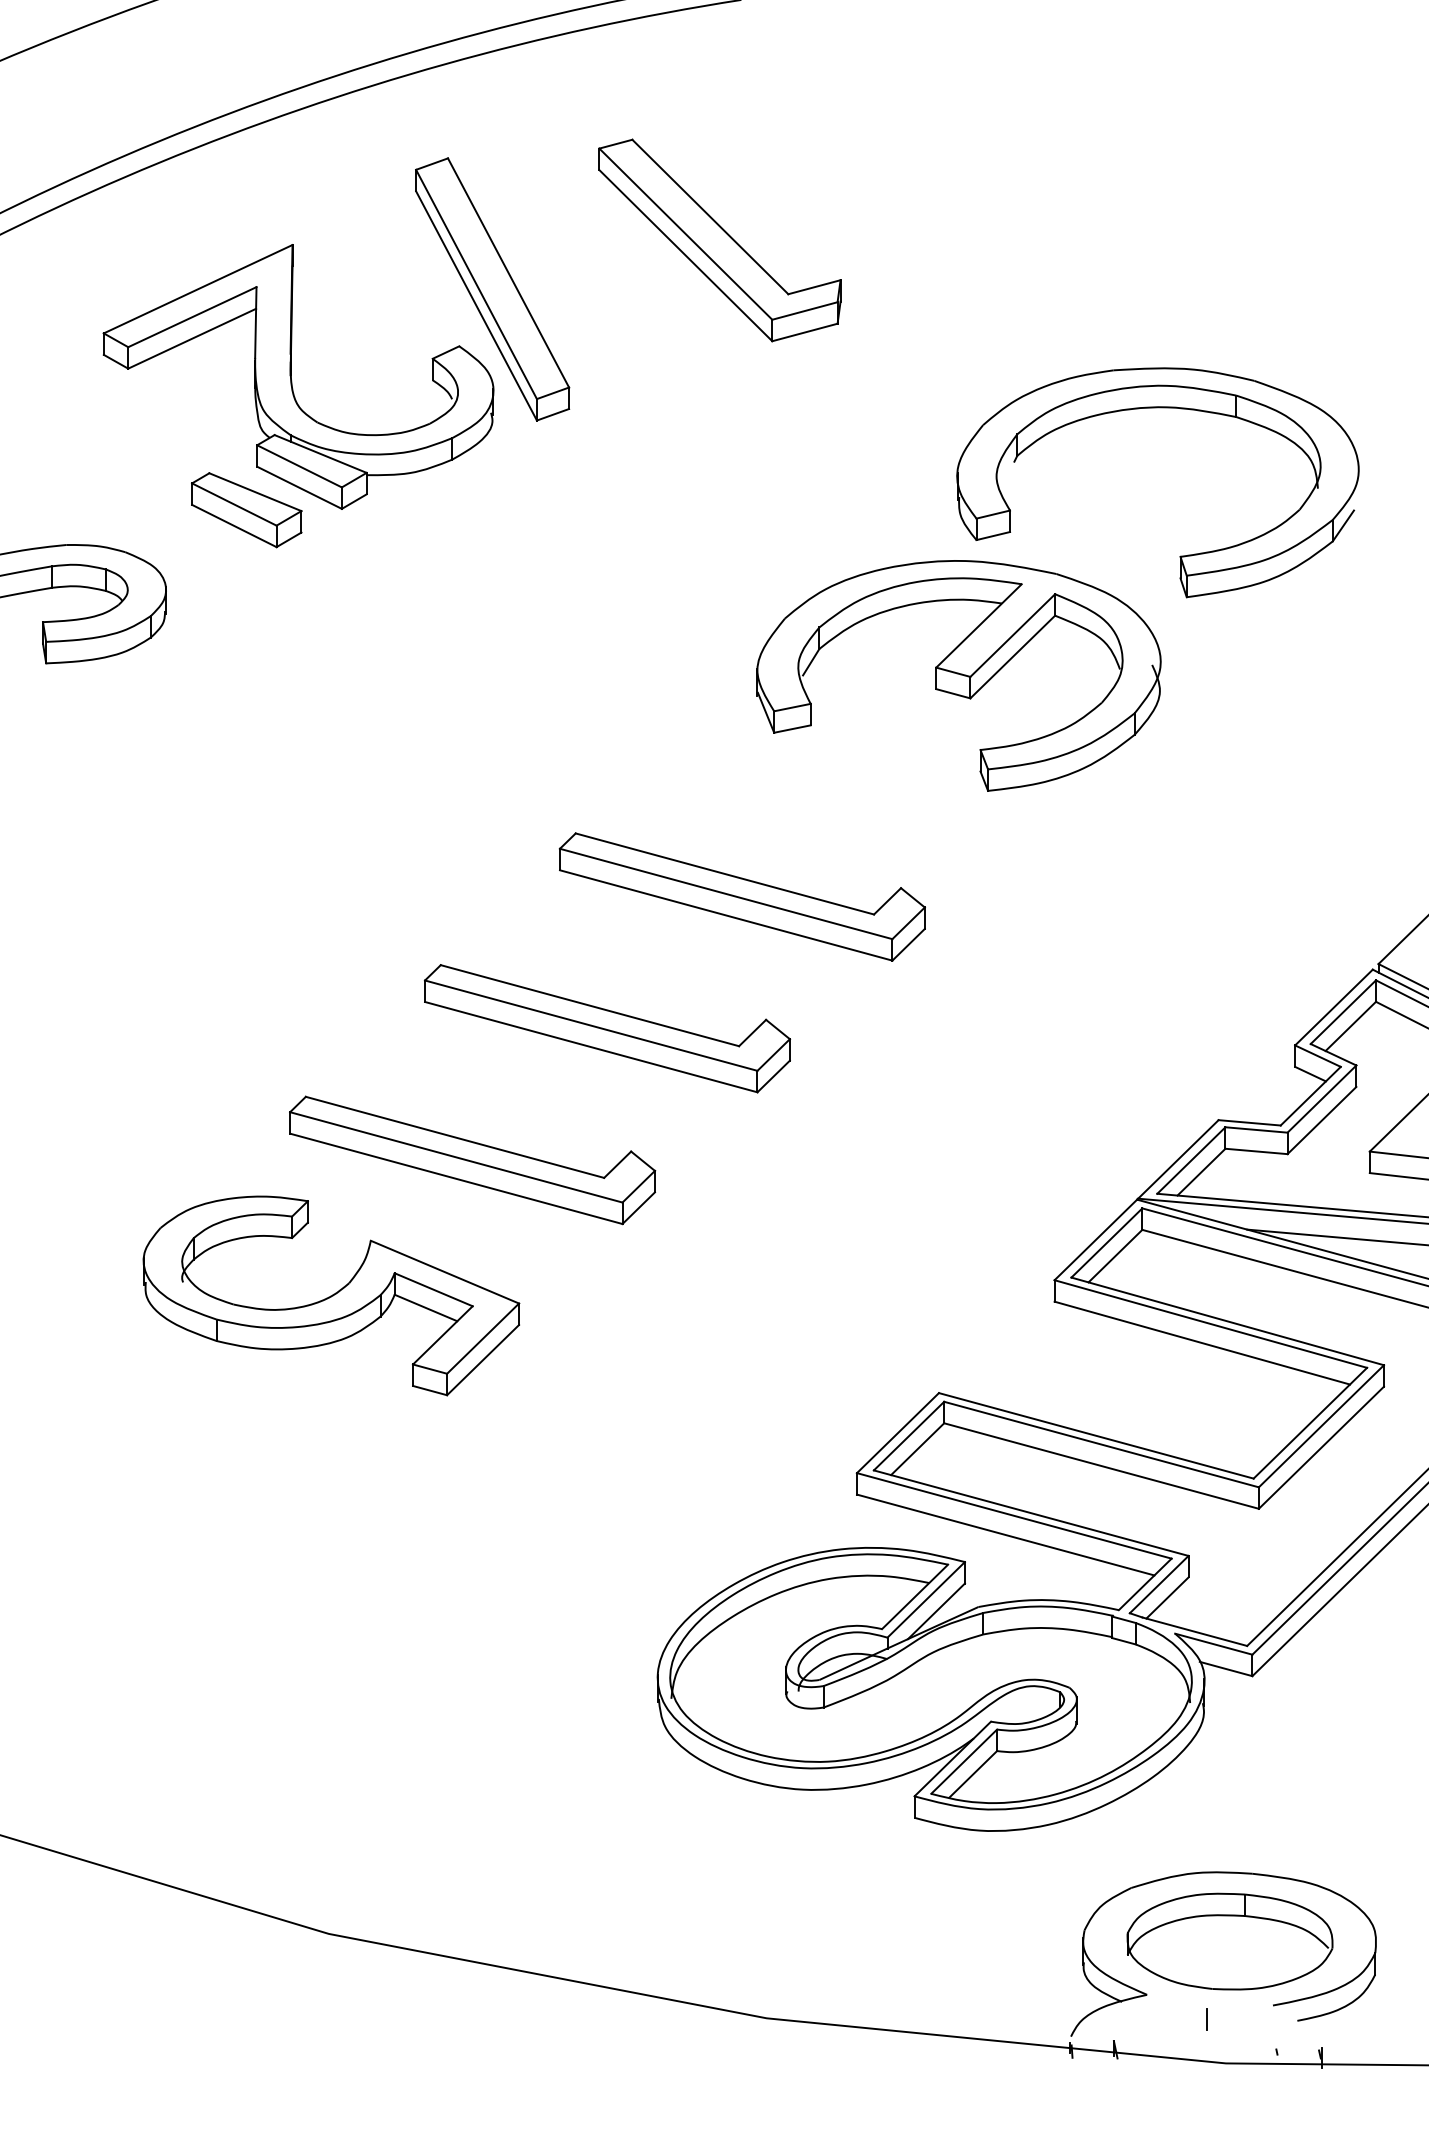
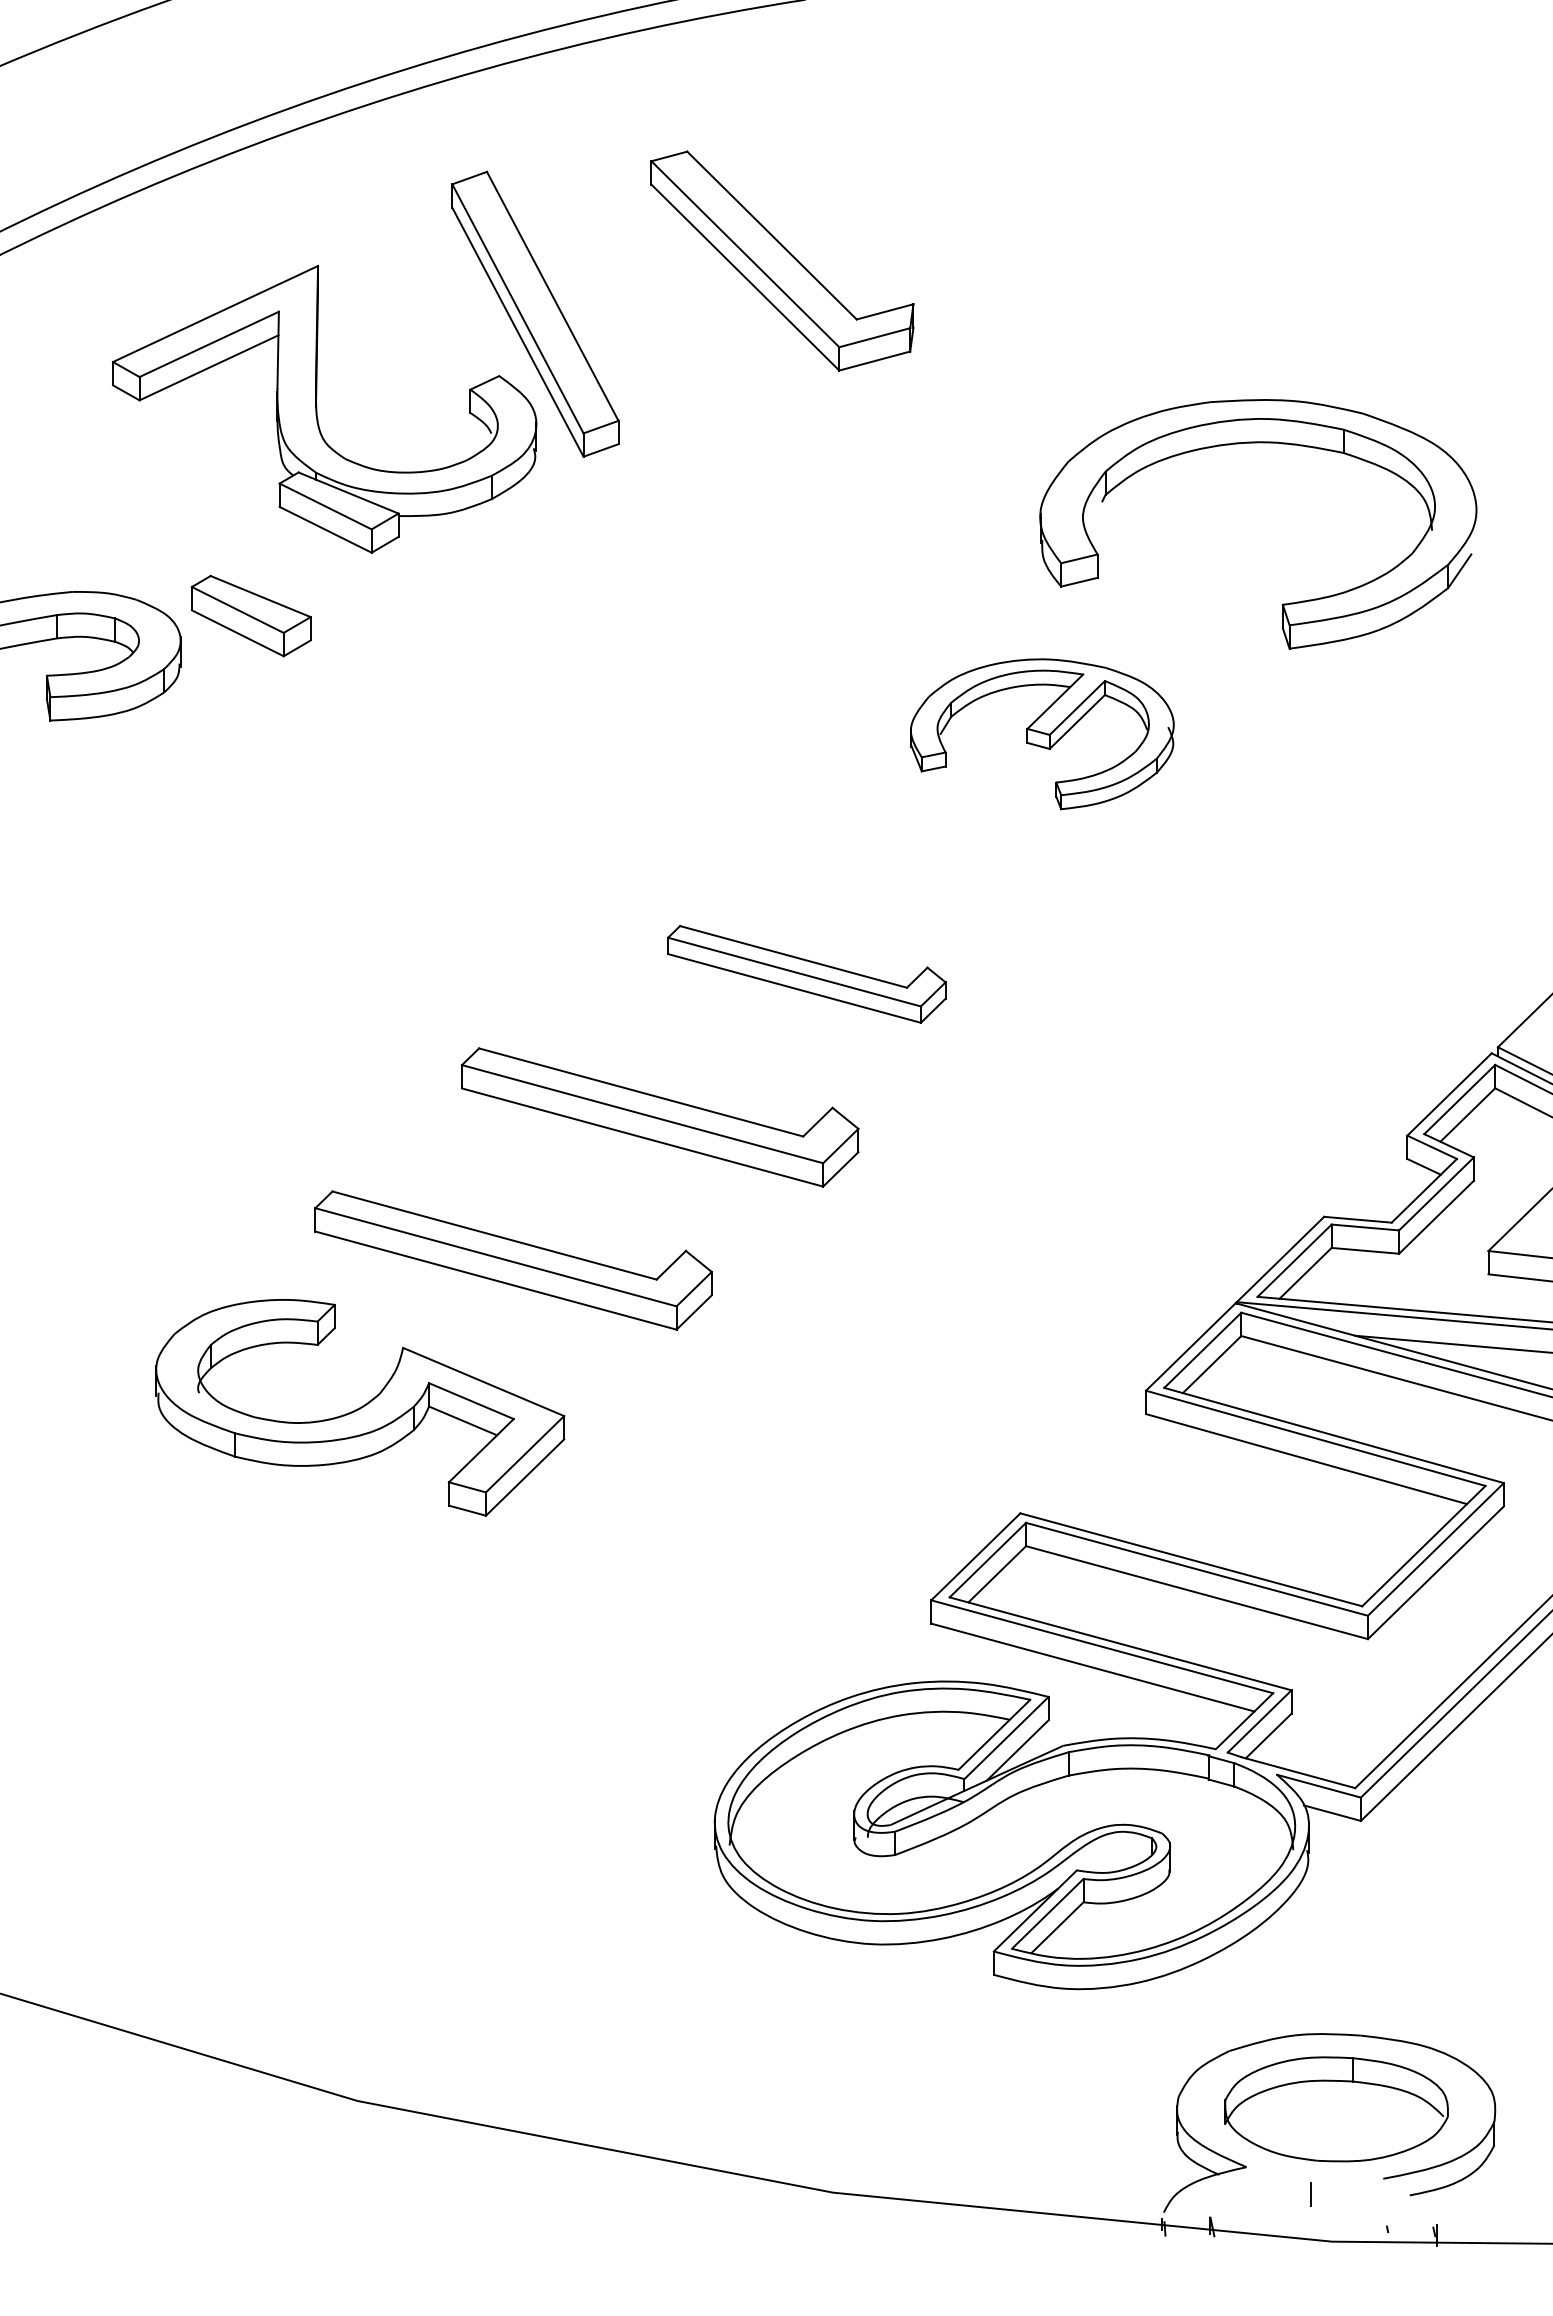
part: (246, 509) -> (250, 615), moved
part: (959, 676) -> (1042, 734), size x0.6
part: (742, 897) -> (806, 974), size x0.7

